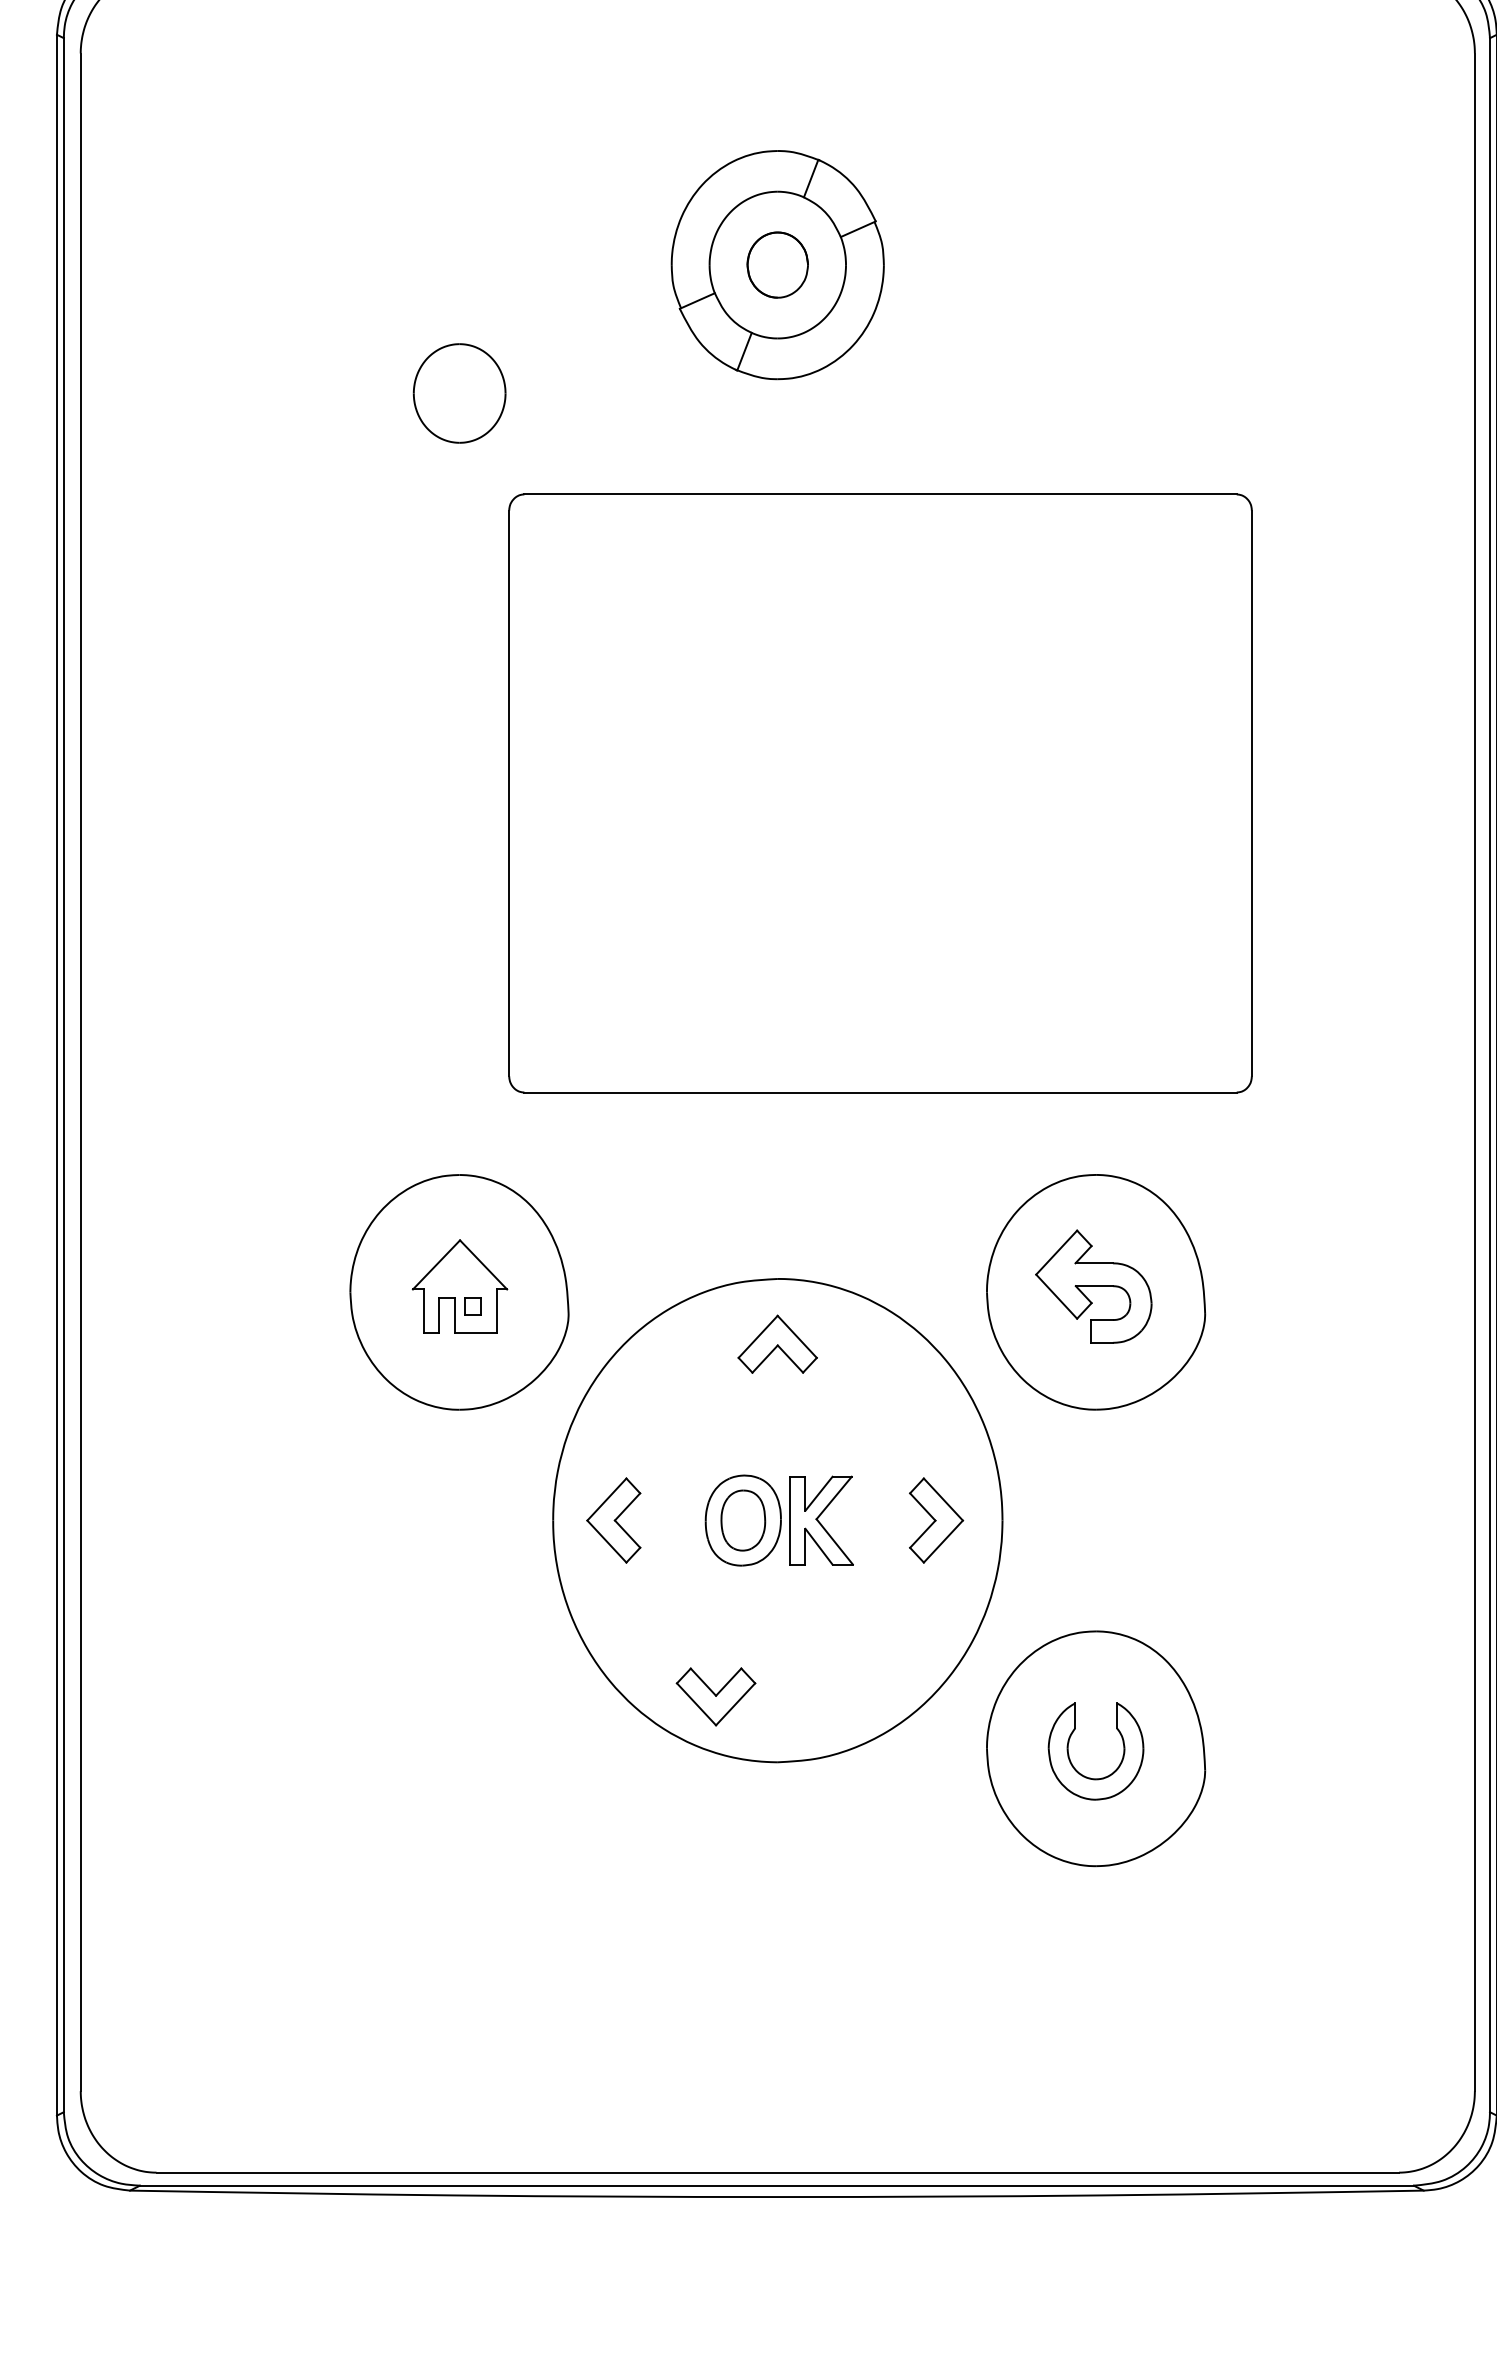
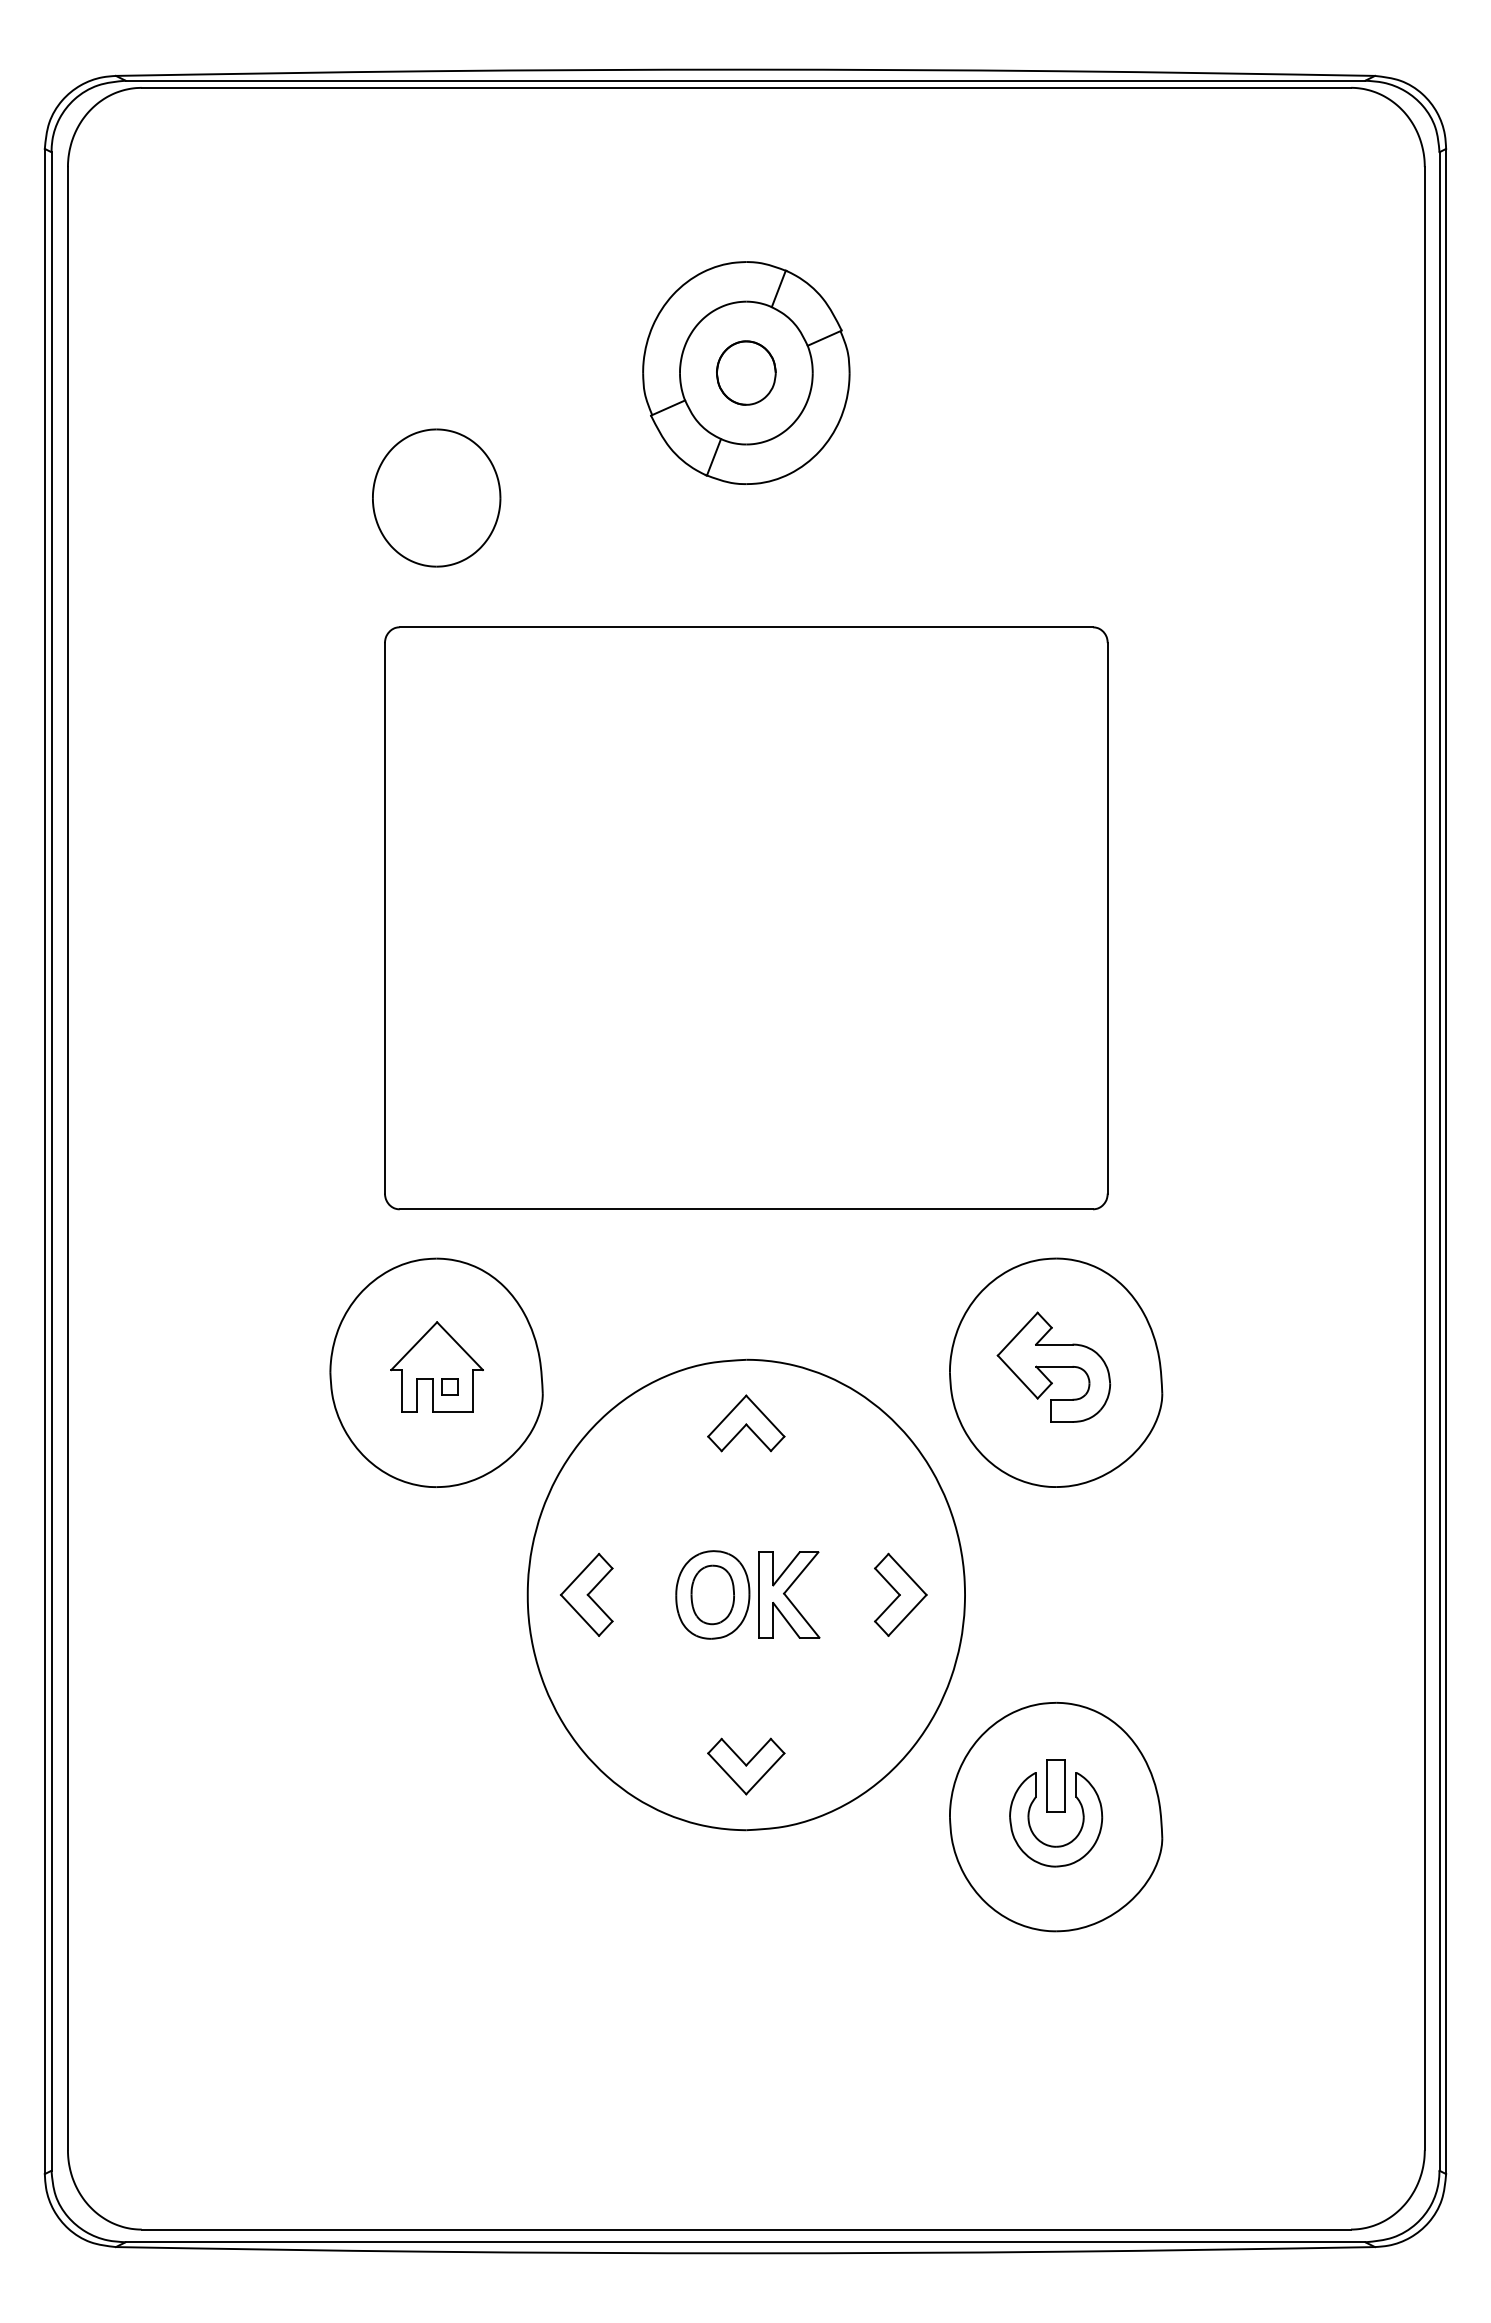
part: (459, 392) -> (436, 497), size x1.43
part: (880, 793) -> (746, 918), moved
part: (716, 1696) -> (746, 1766), moved
part: (1095, 1716) -> (1055, 1785), added

